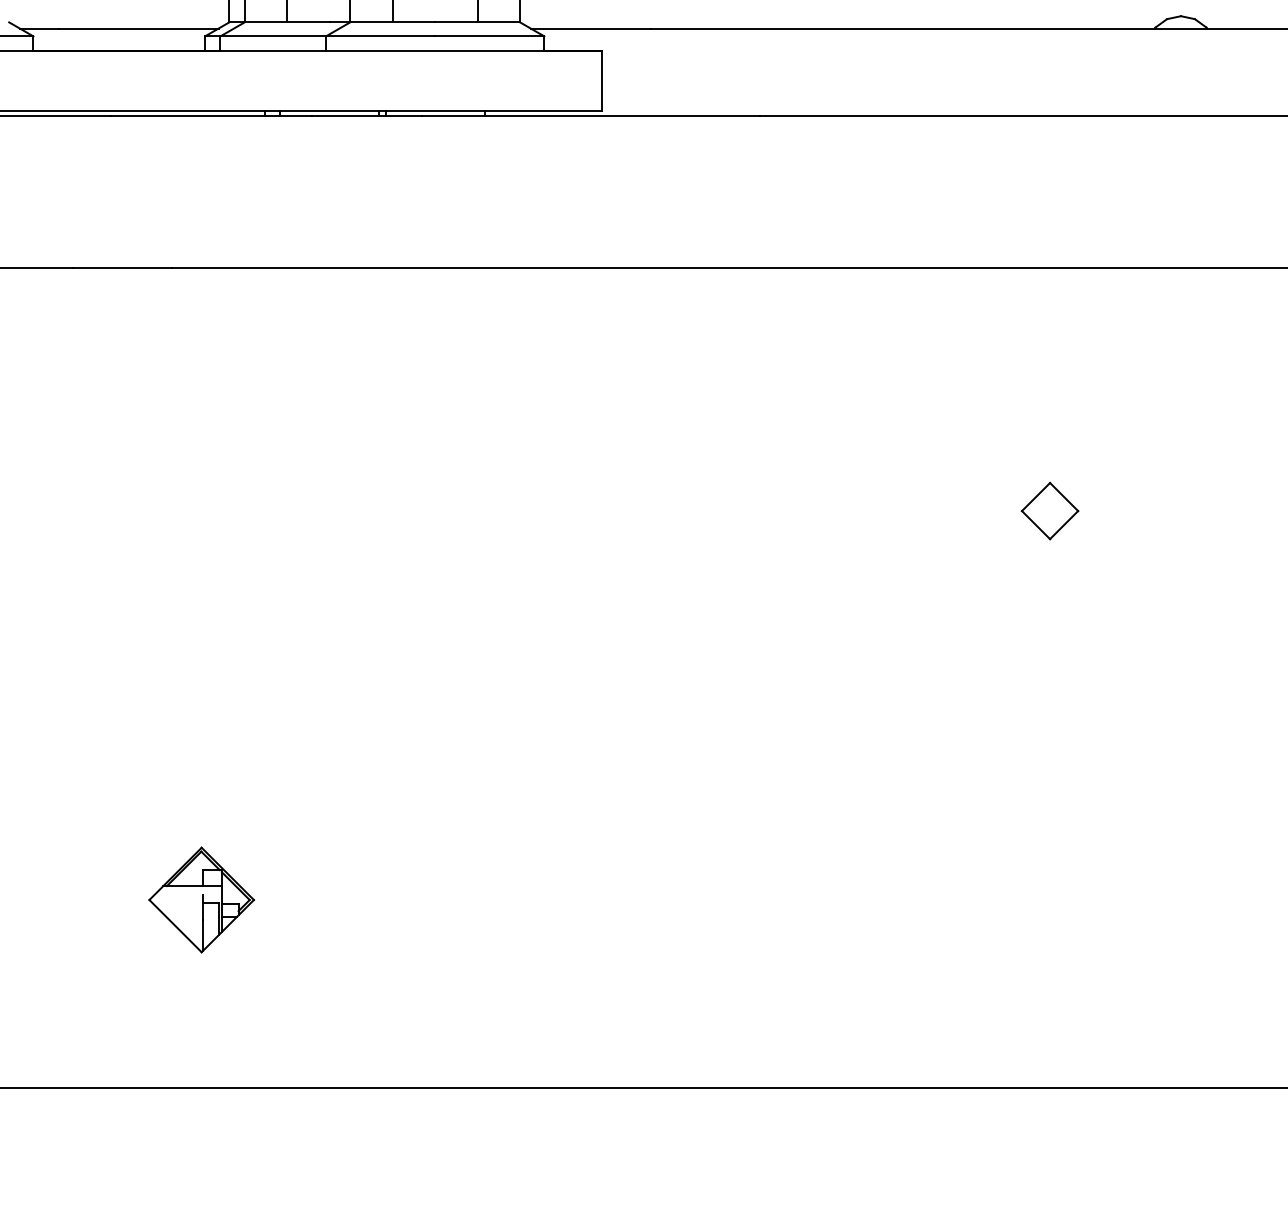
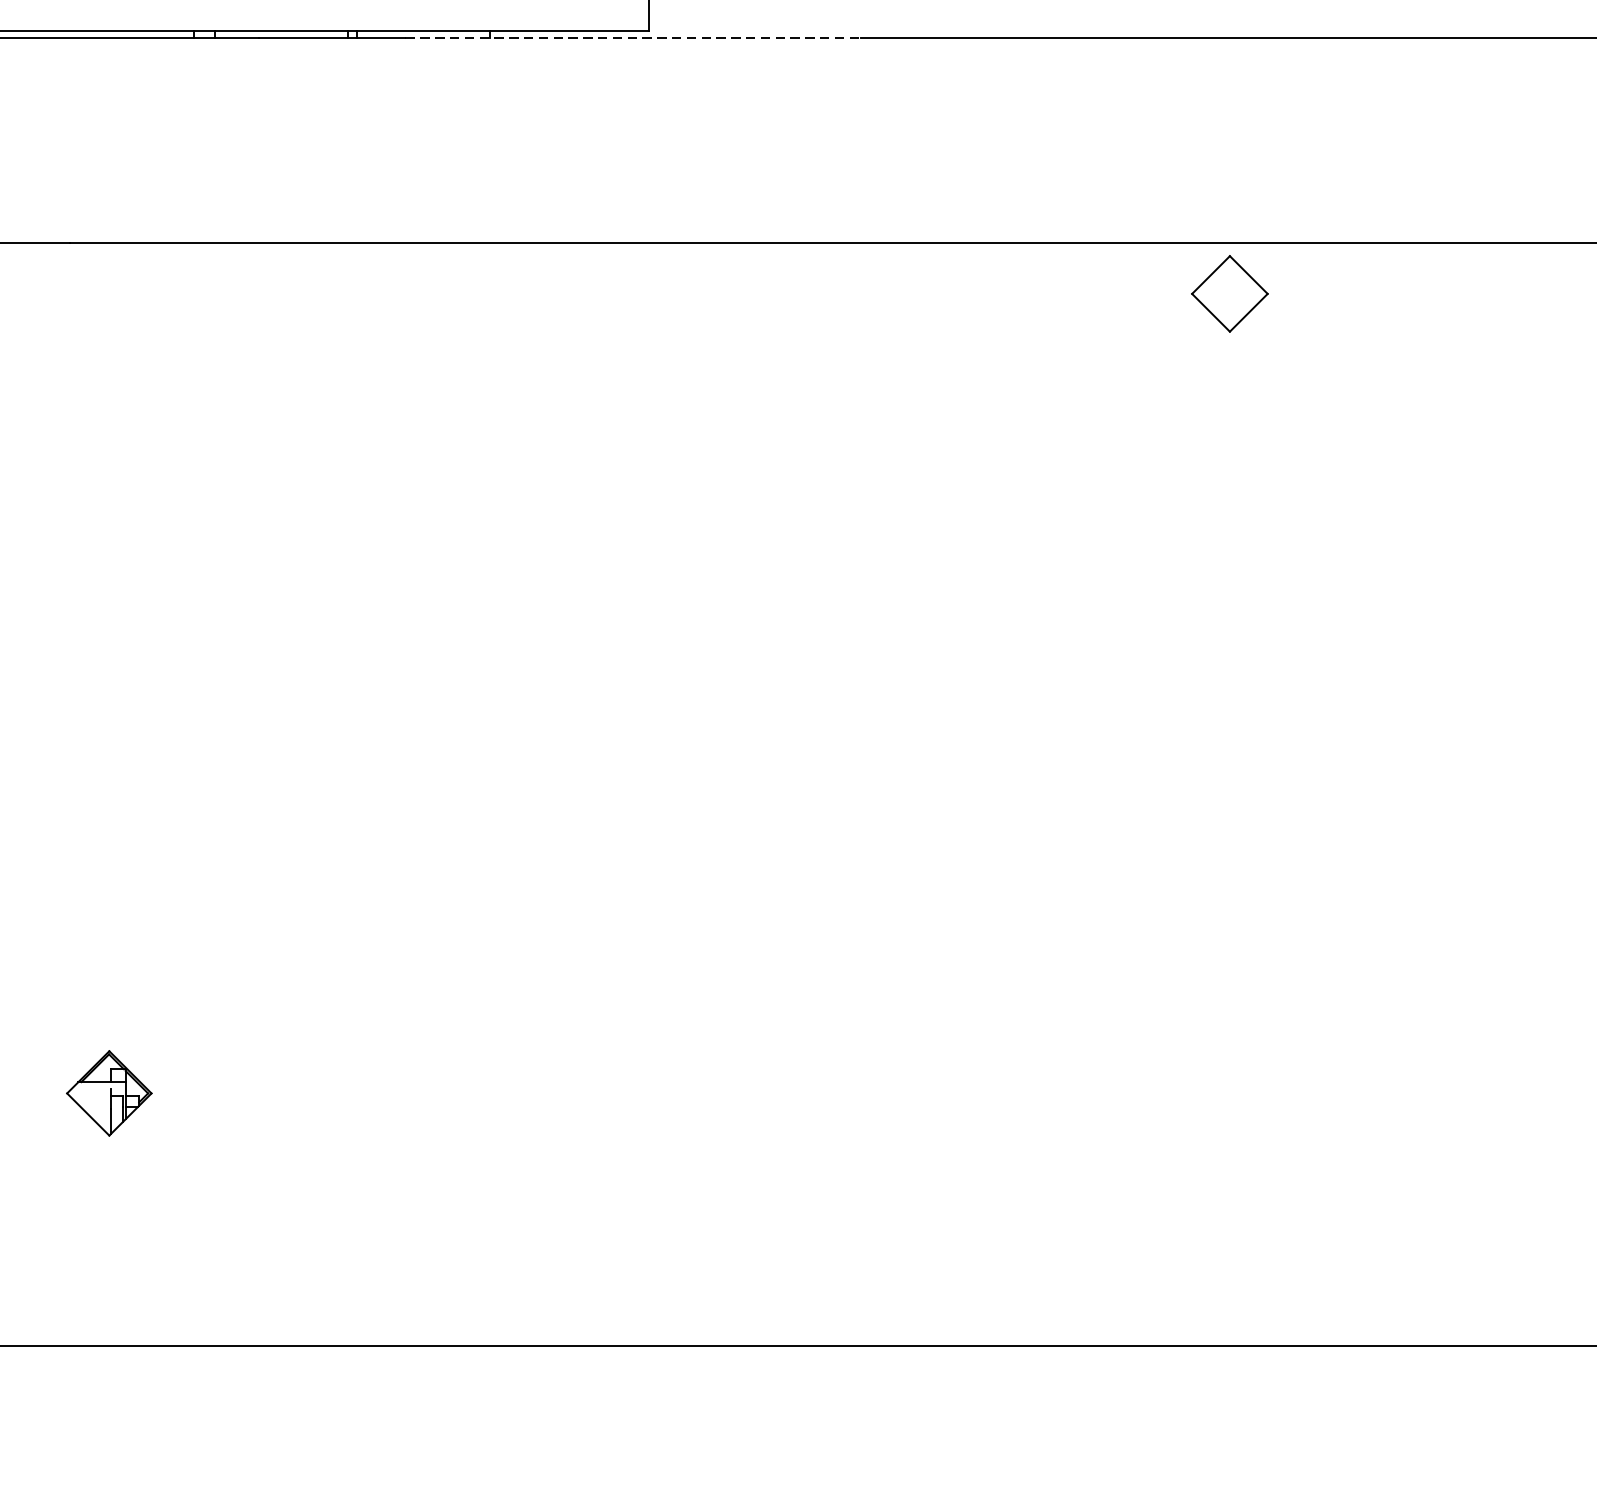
line: (591, 115) -> (634, 37), solid -> dashed
part: (1049, 510) -> (1229, 293), moved
part: (201, 899) -> (109, 1092), size x0.6

